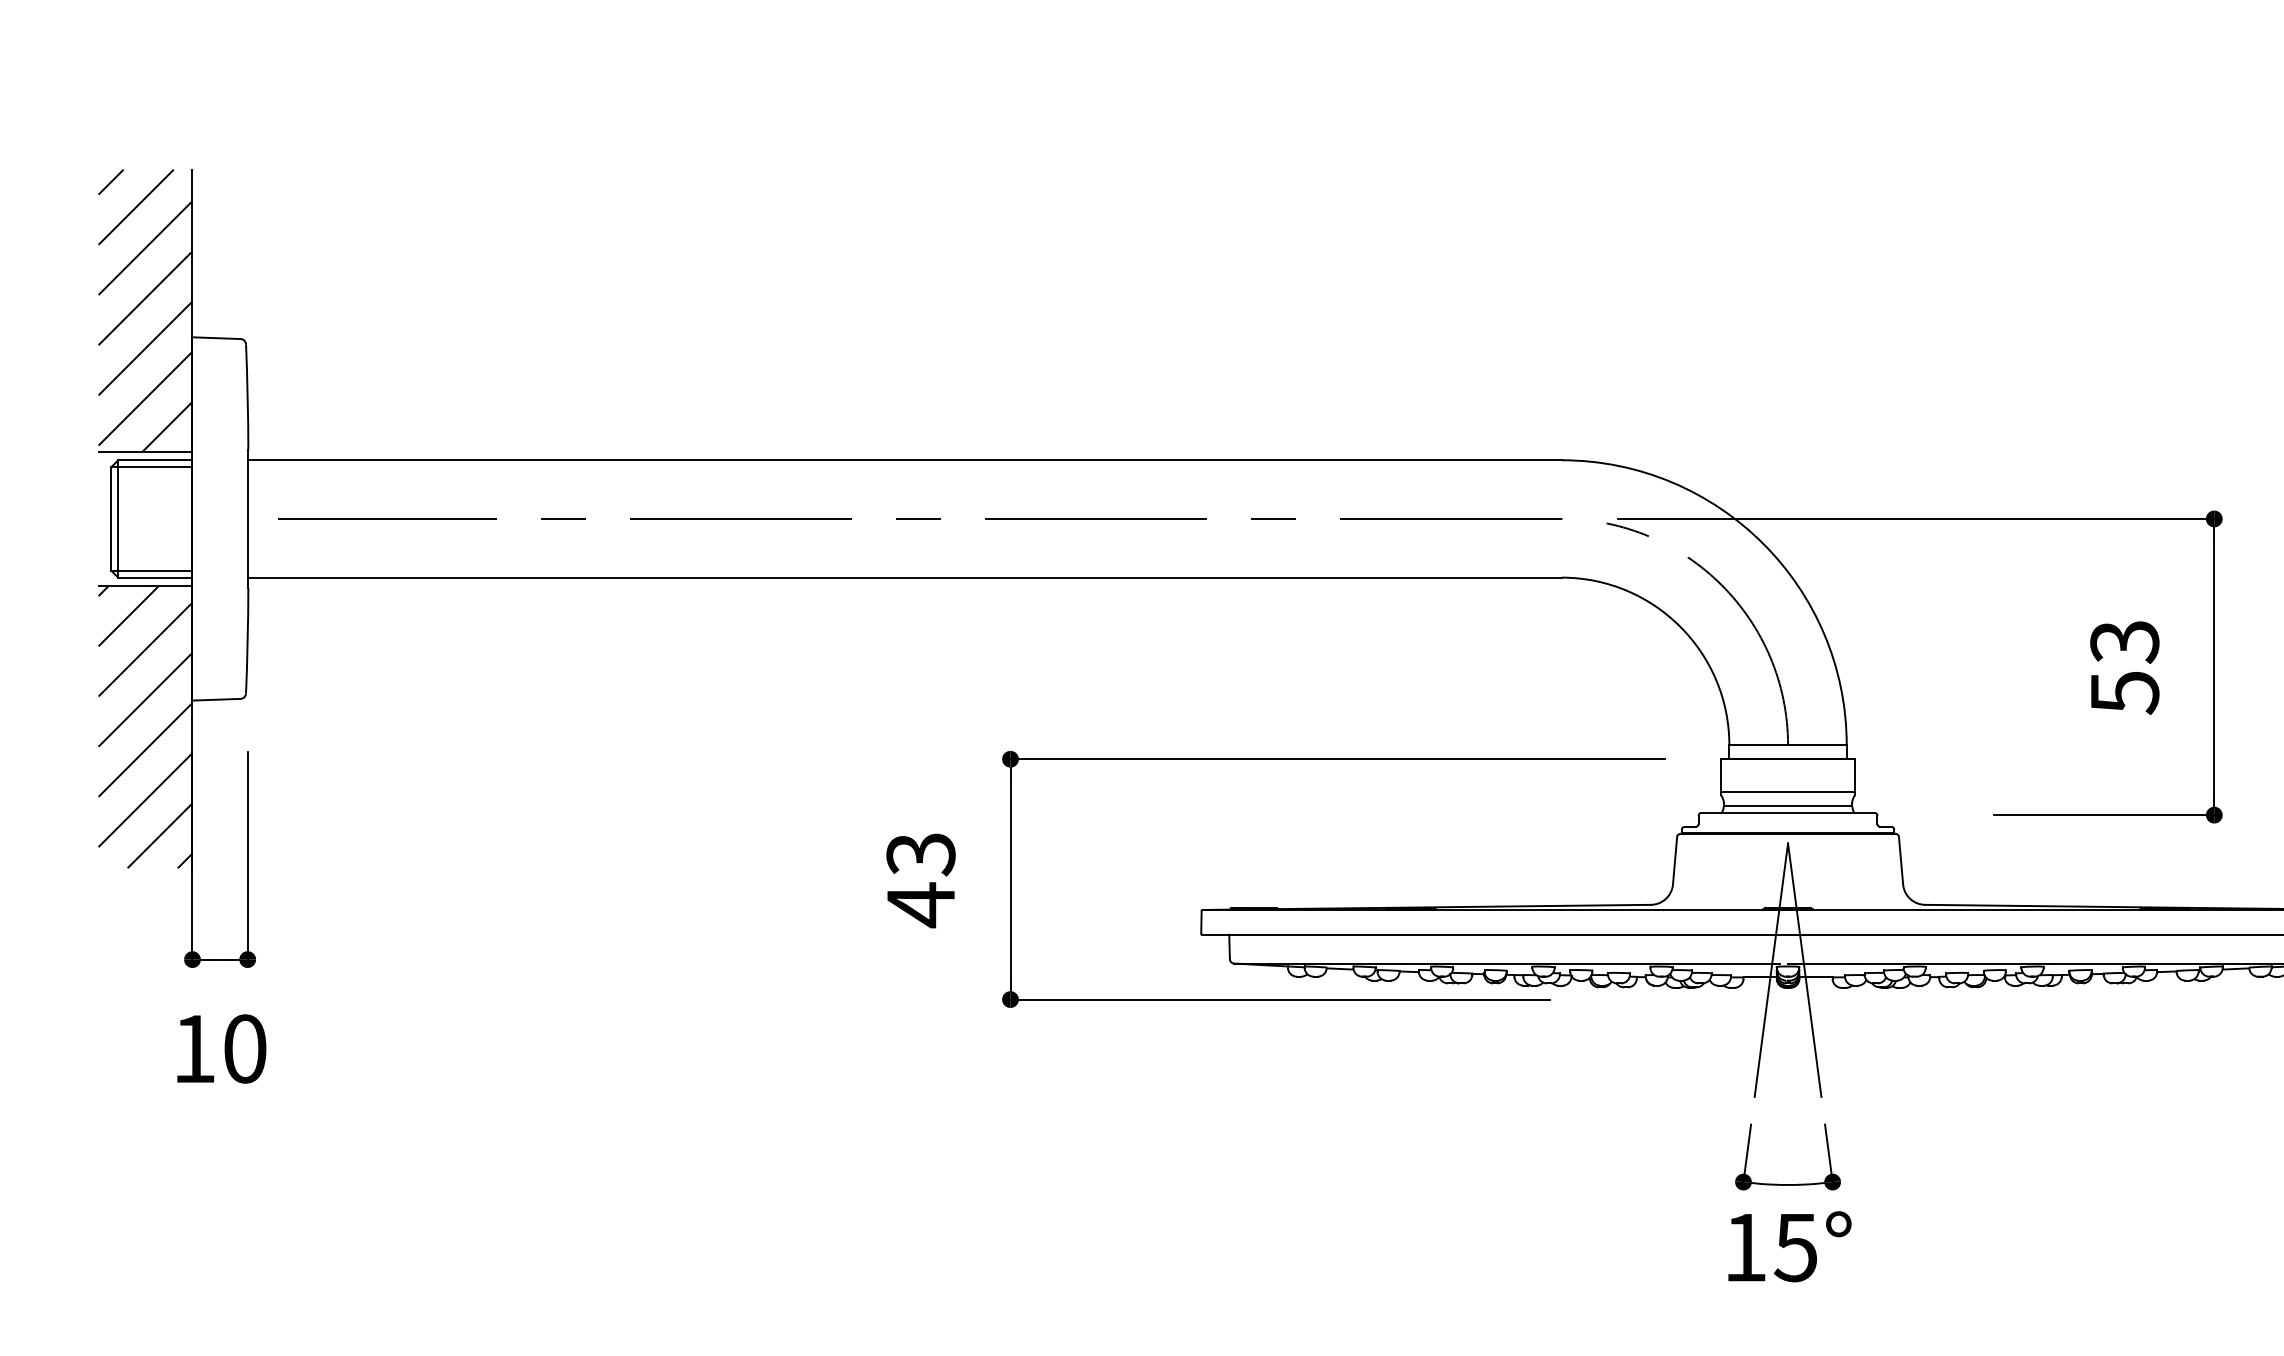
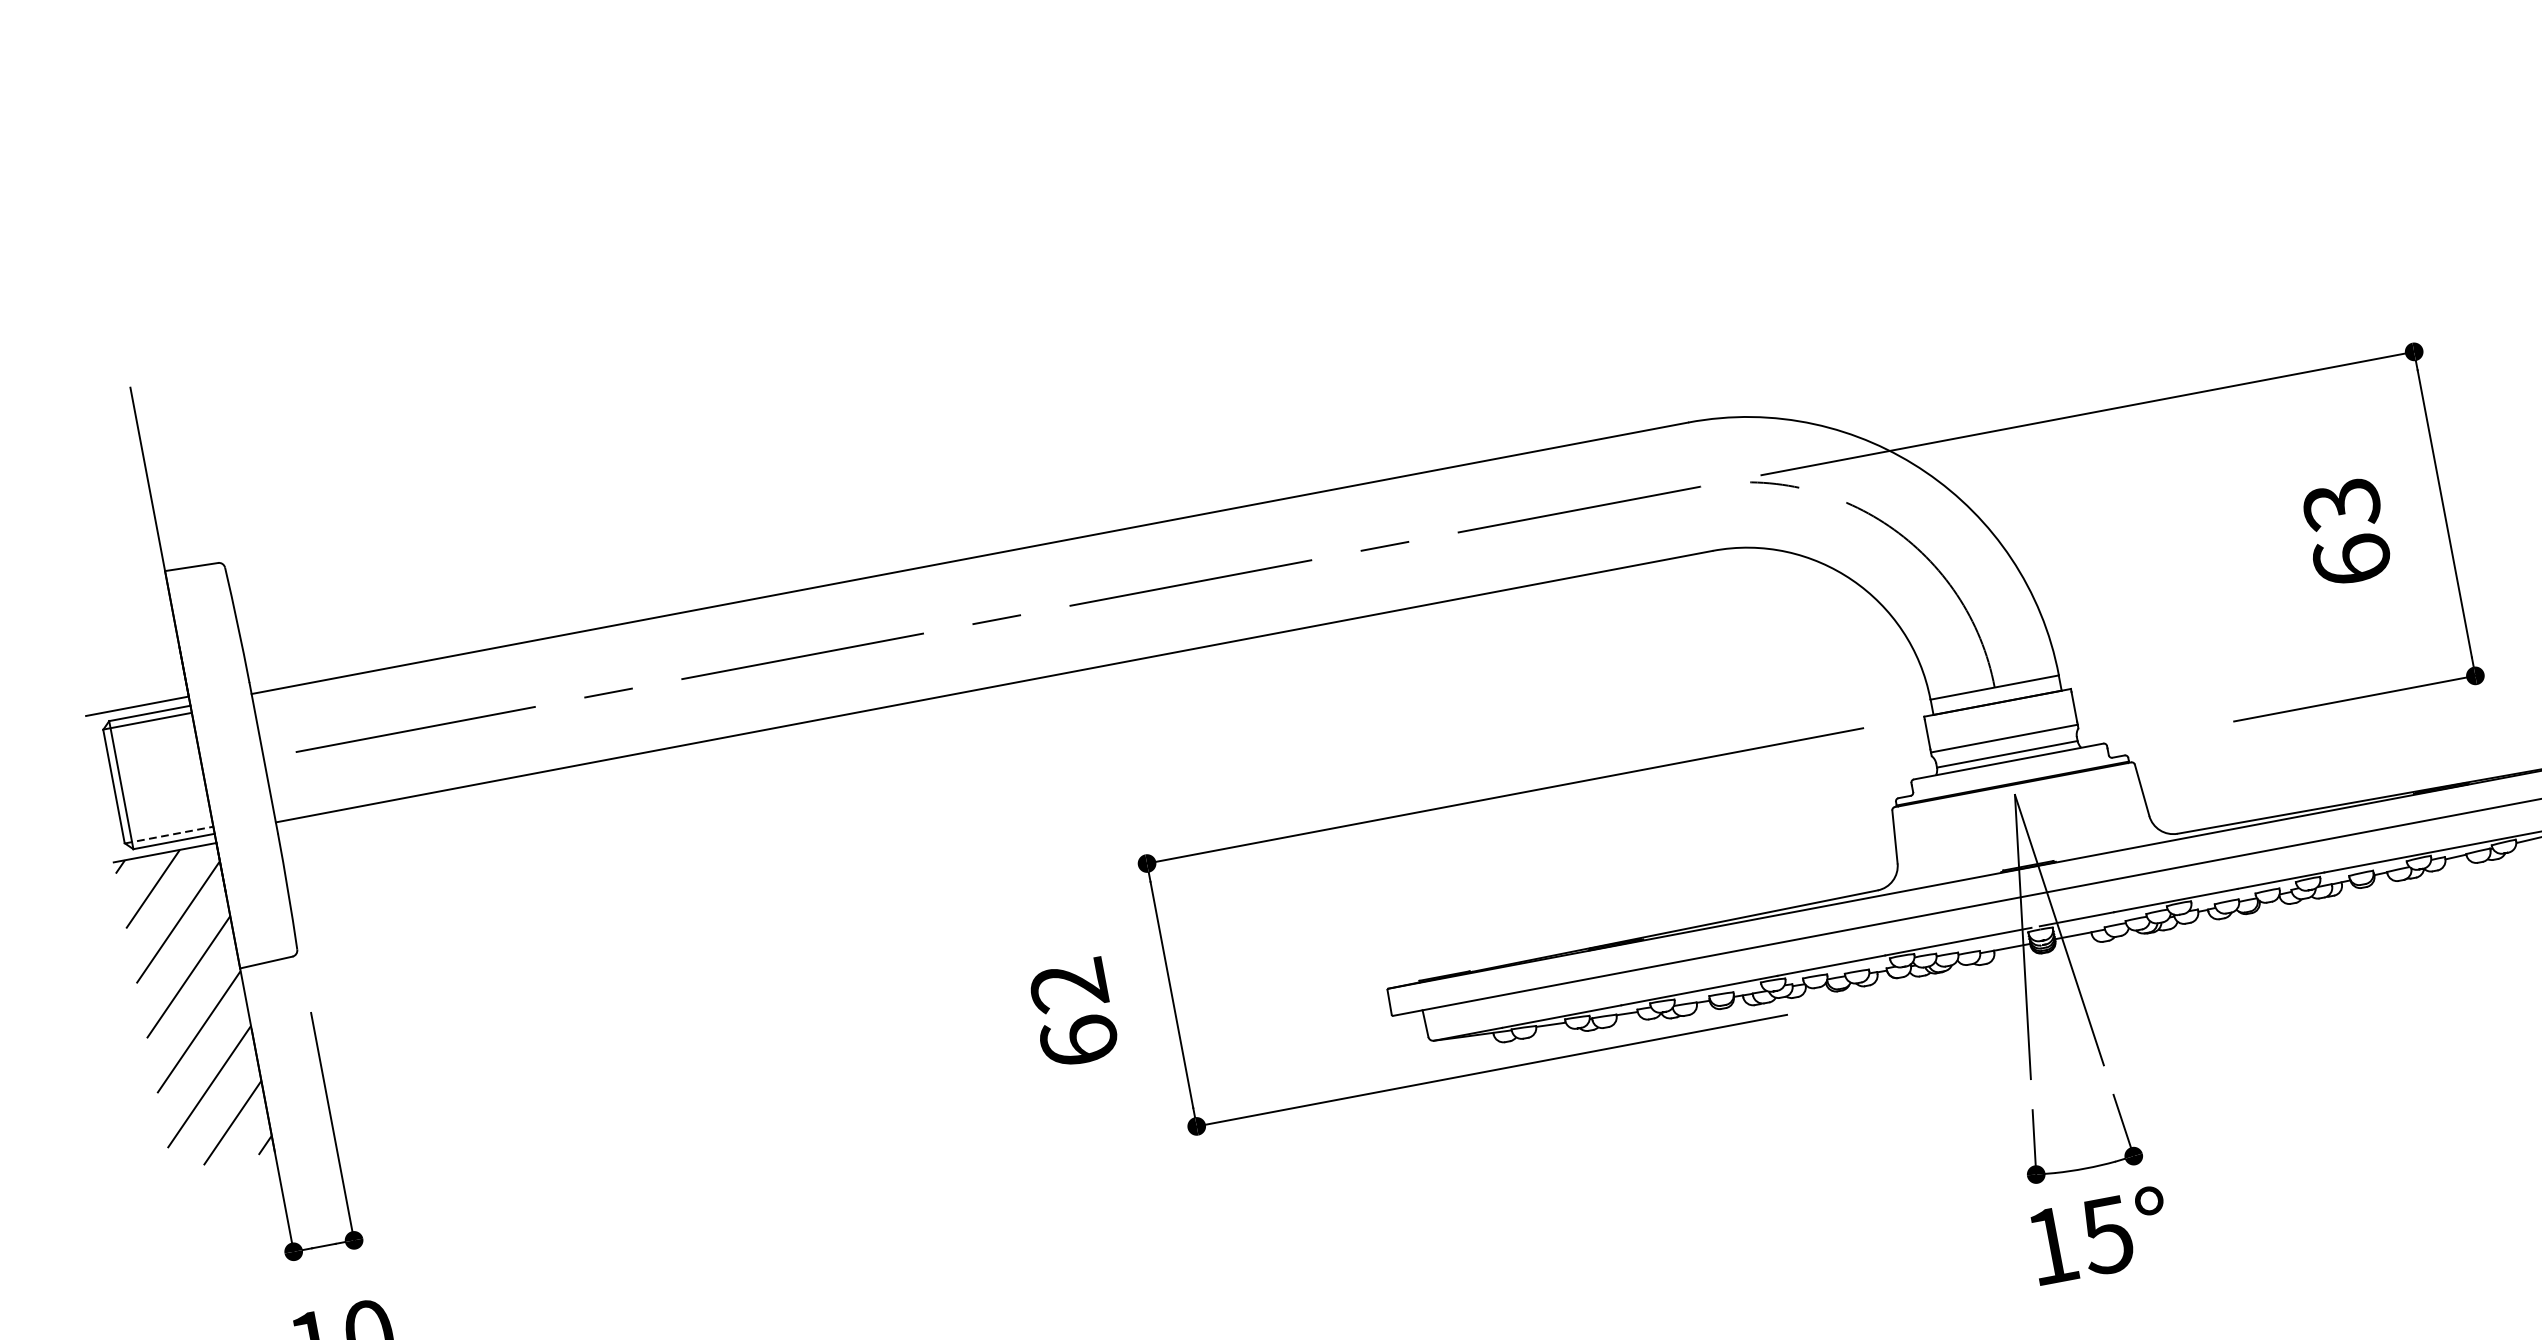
hatch: (145, 310) -> (108, 551), removed
line: (152, 571) -> (169, 835), solid -> dashed
text: (2124, 693) -> (2352, 561), 53 -> 63
text: (920, 880) -> (1073, 1014), 43 -> 62

